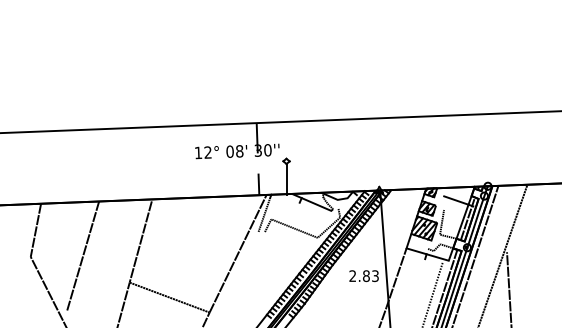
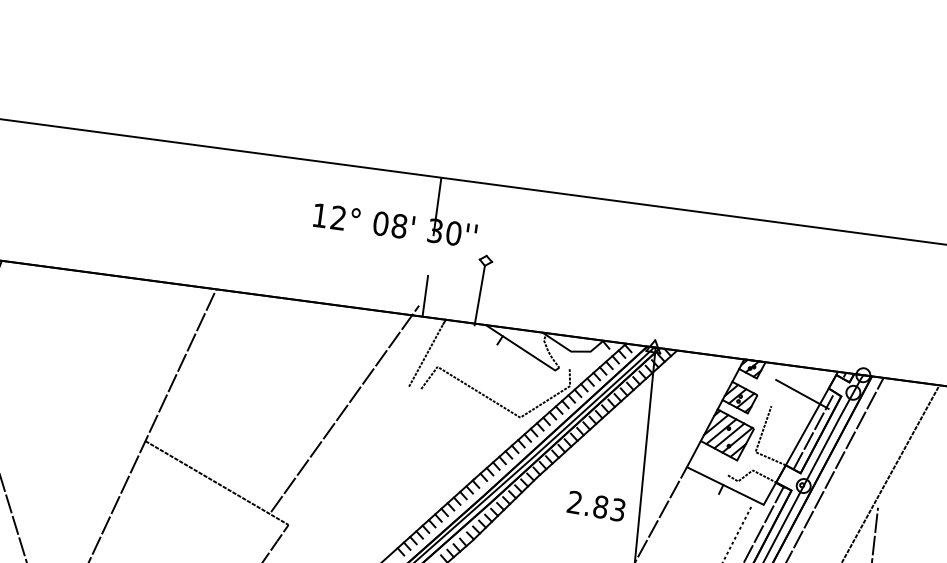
line: (237, 253) -> (344, 408), moved
line: (83, 255) -> (65, 373), removed

